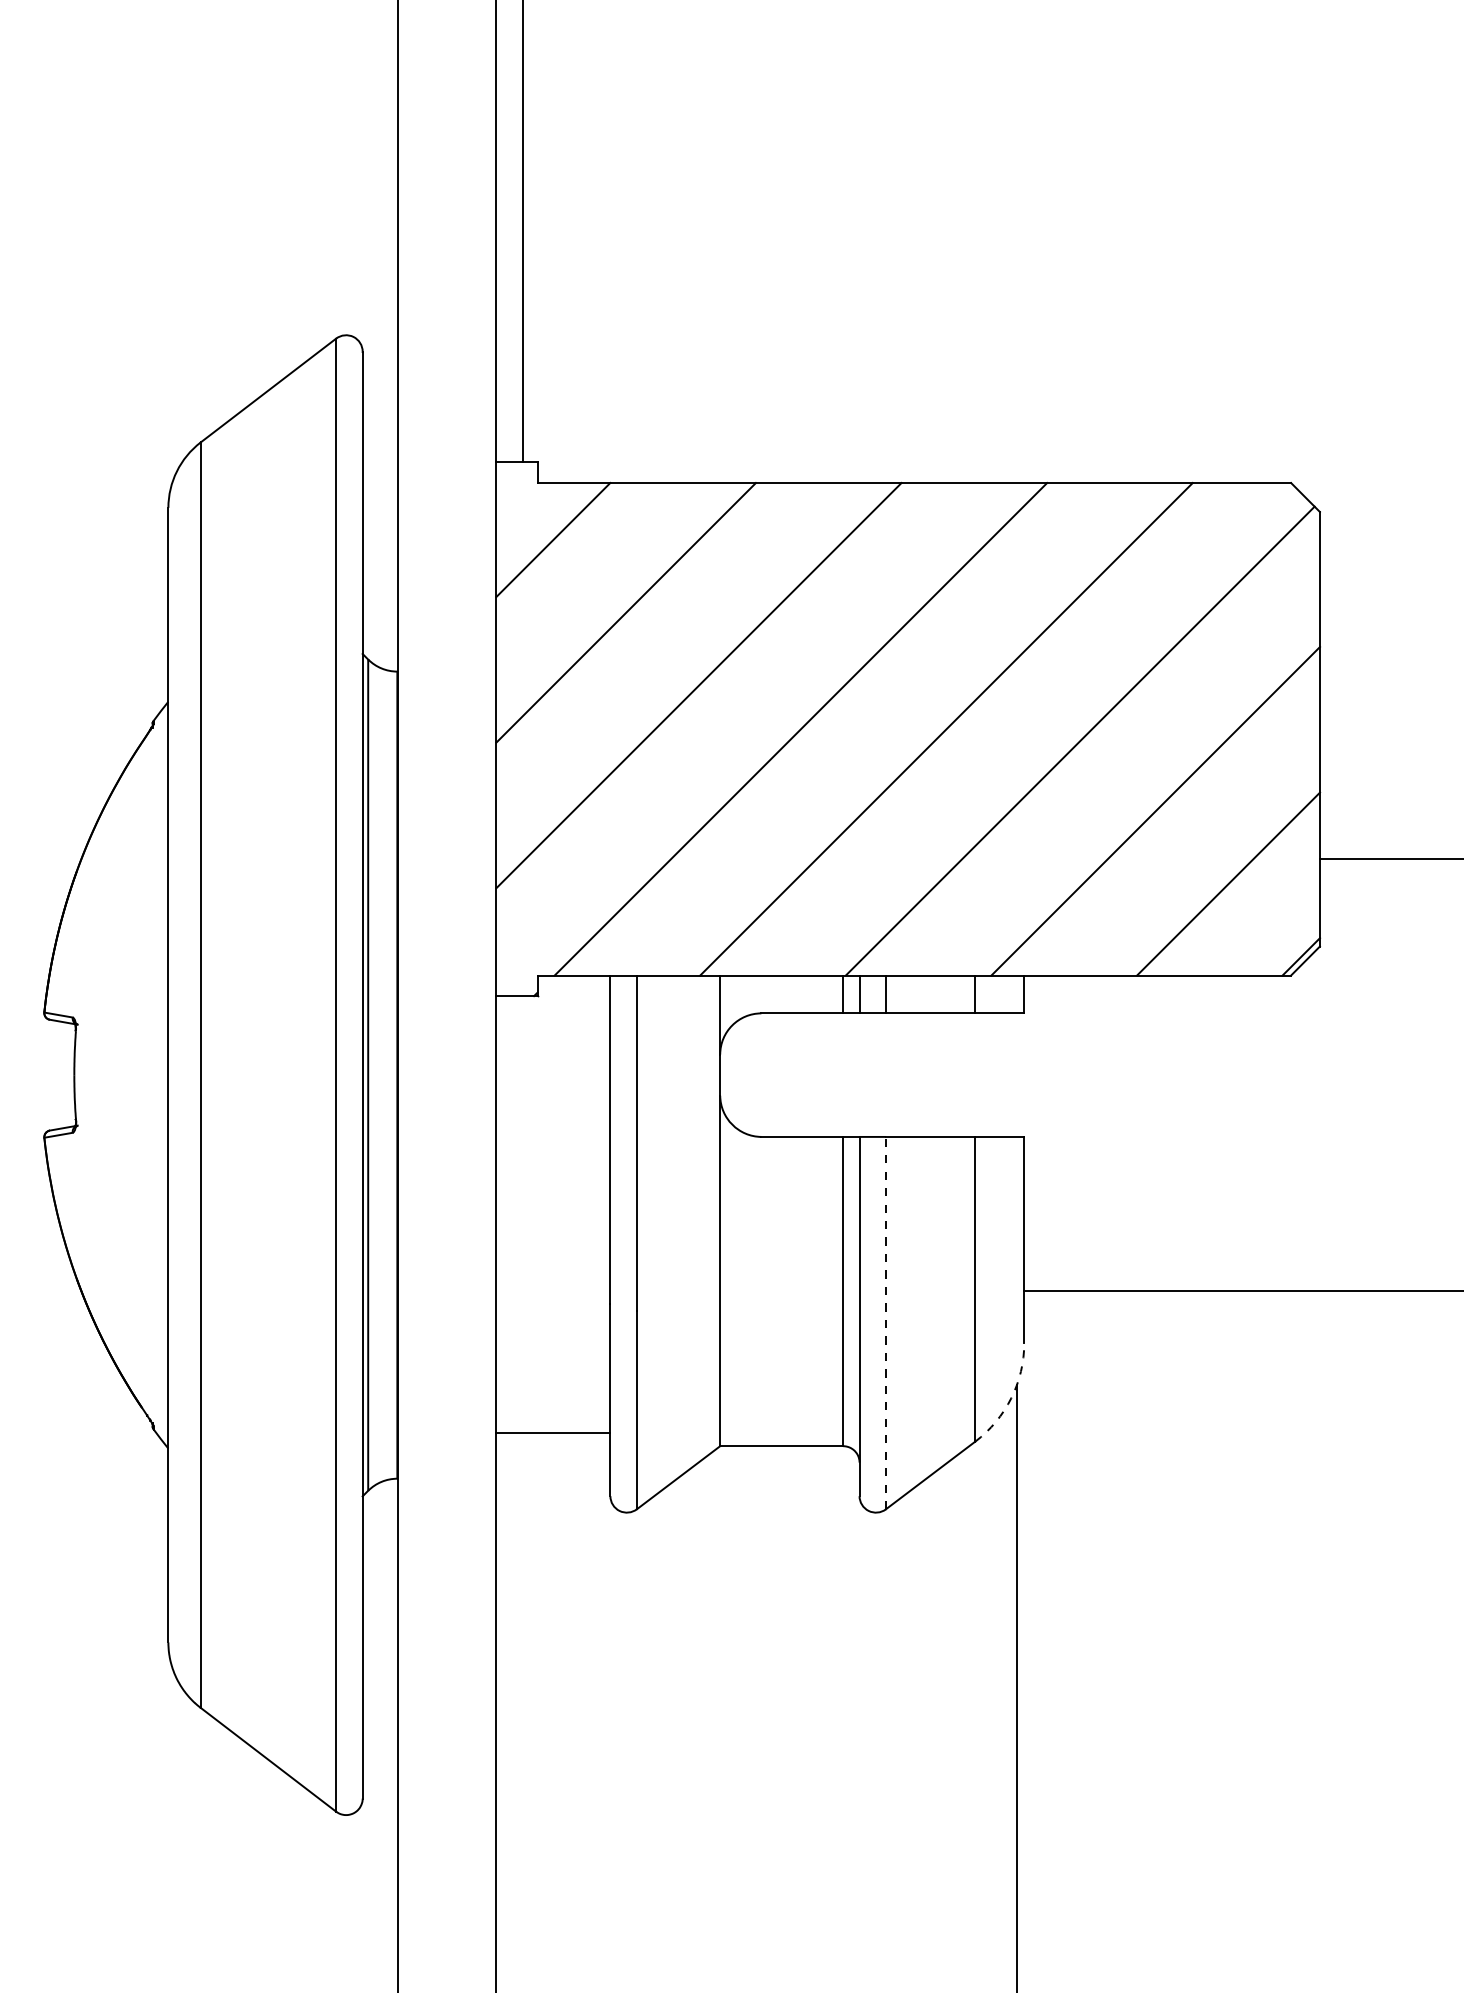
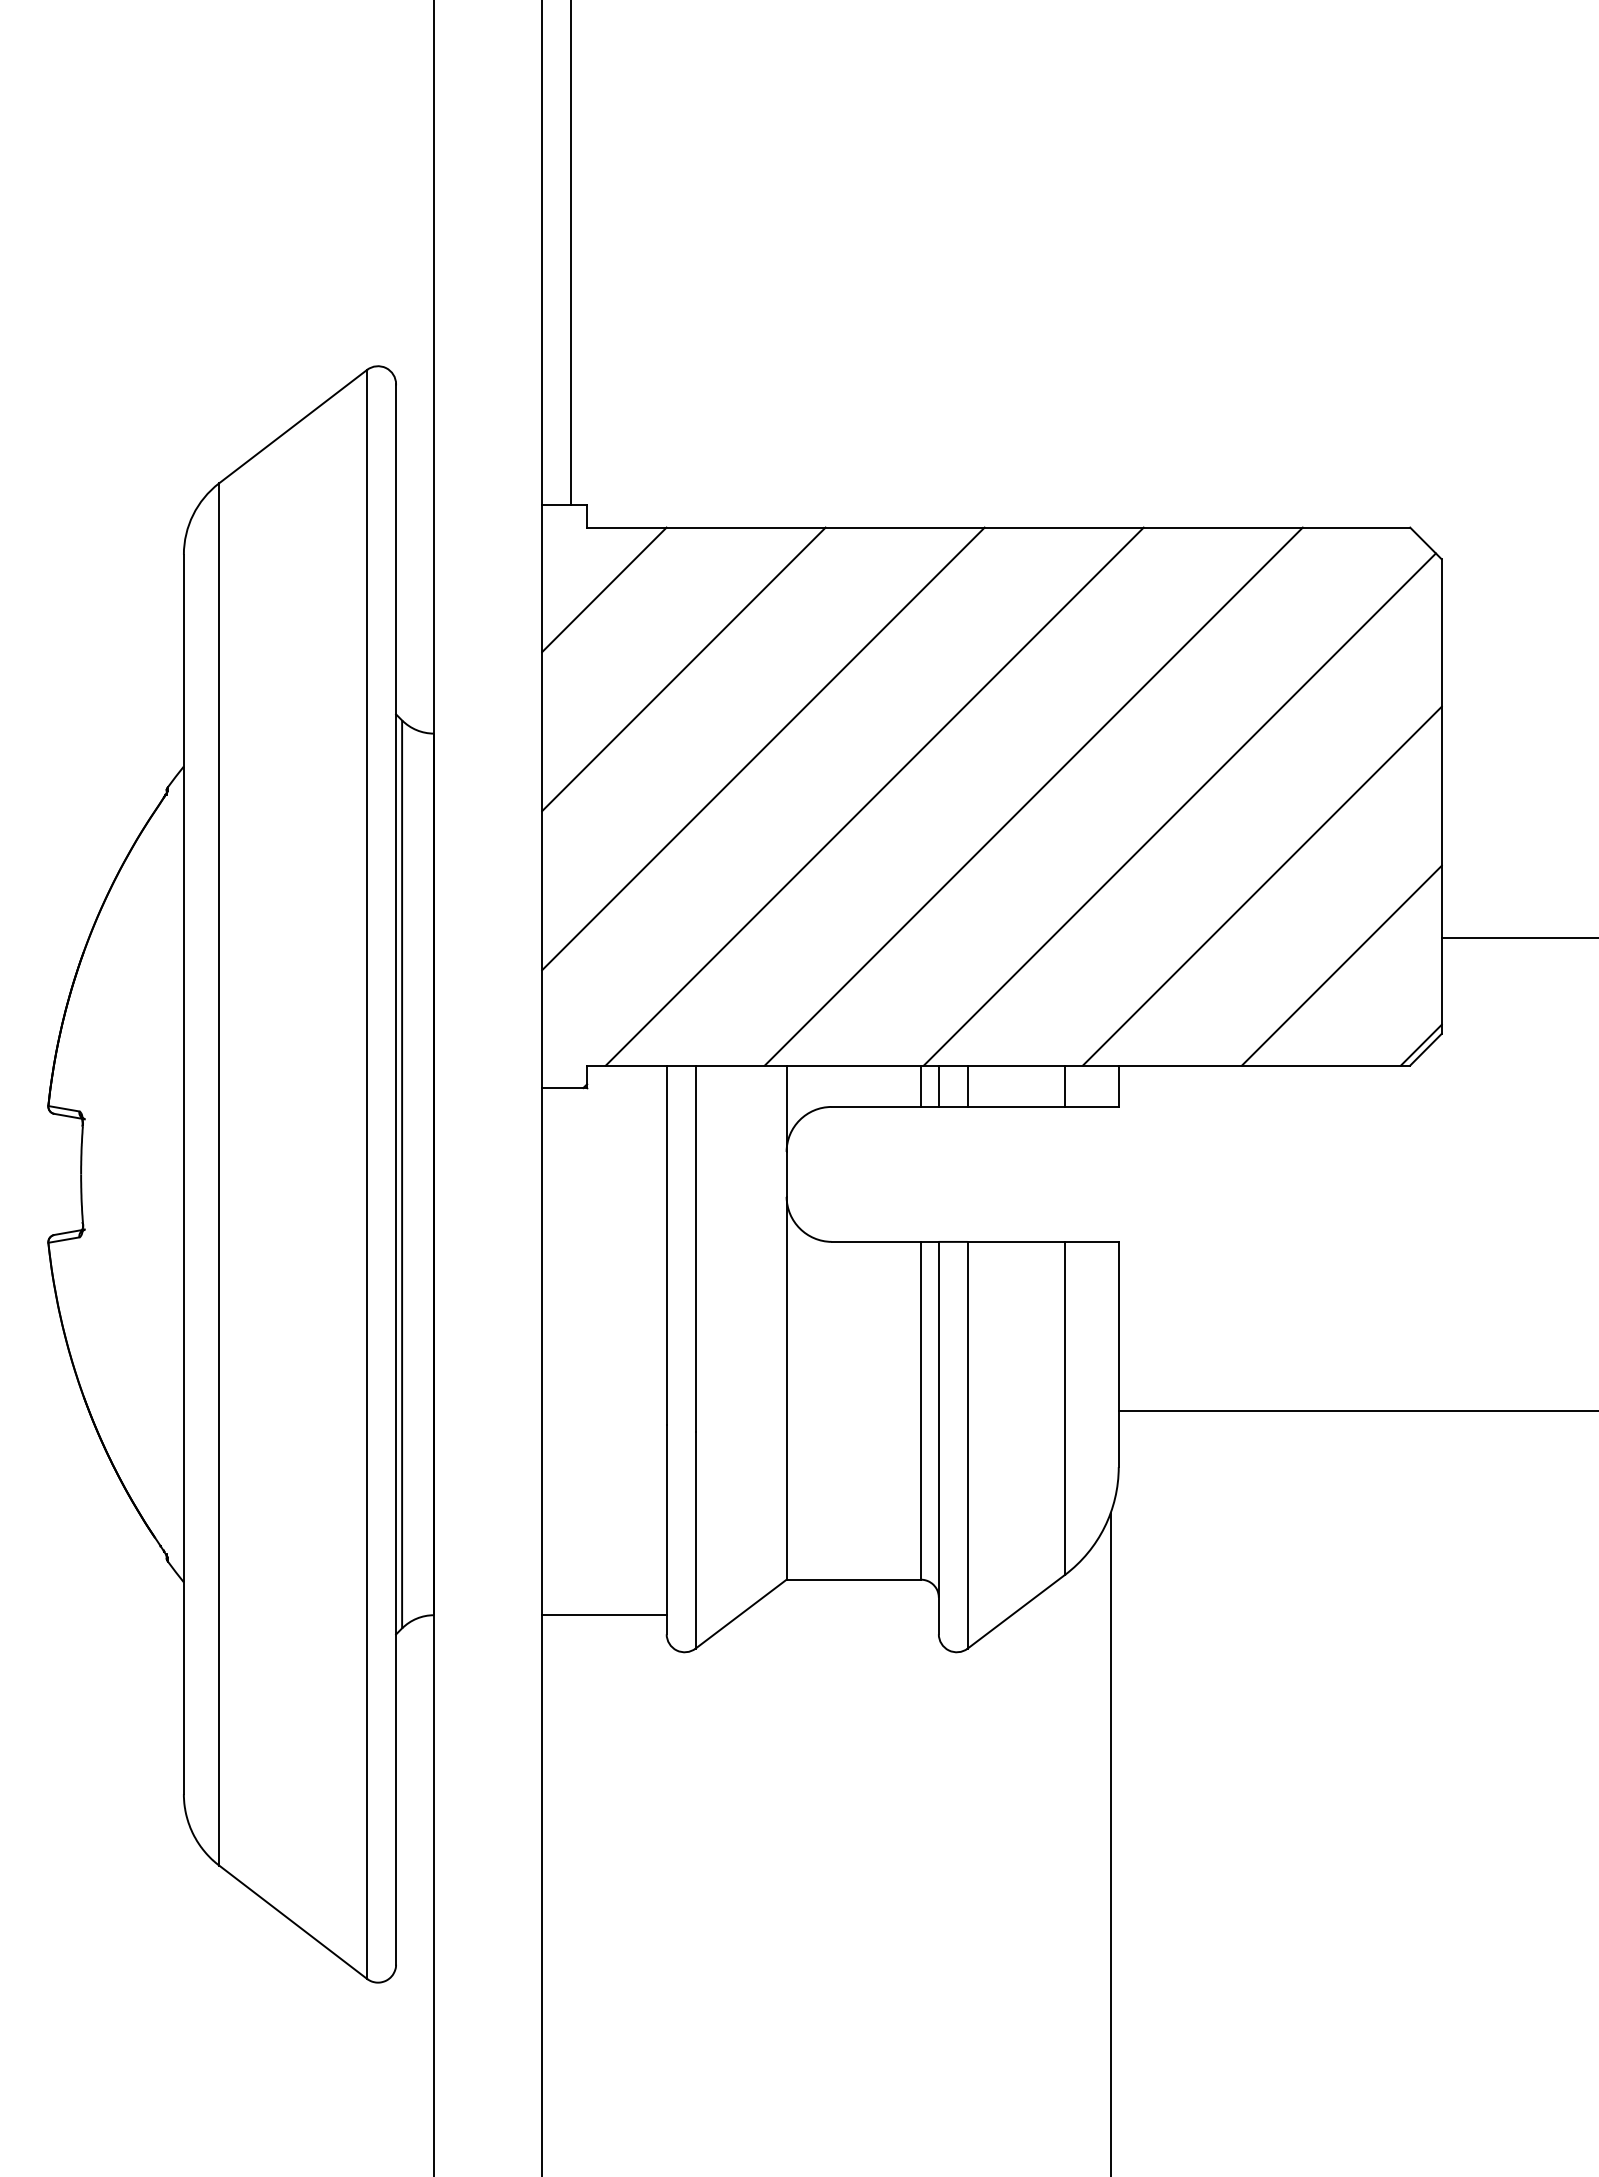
line: (885, 1322) -> (967, 1444), dashed -> solid
arc: (1011, 1398) -> (1104, 1527), dashed -> solid
line: (553, 1432) -> (604, 1614), moved

